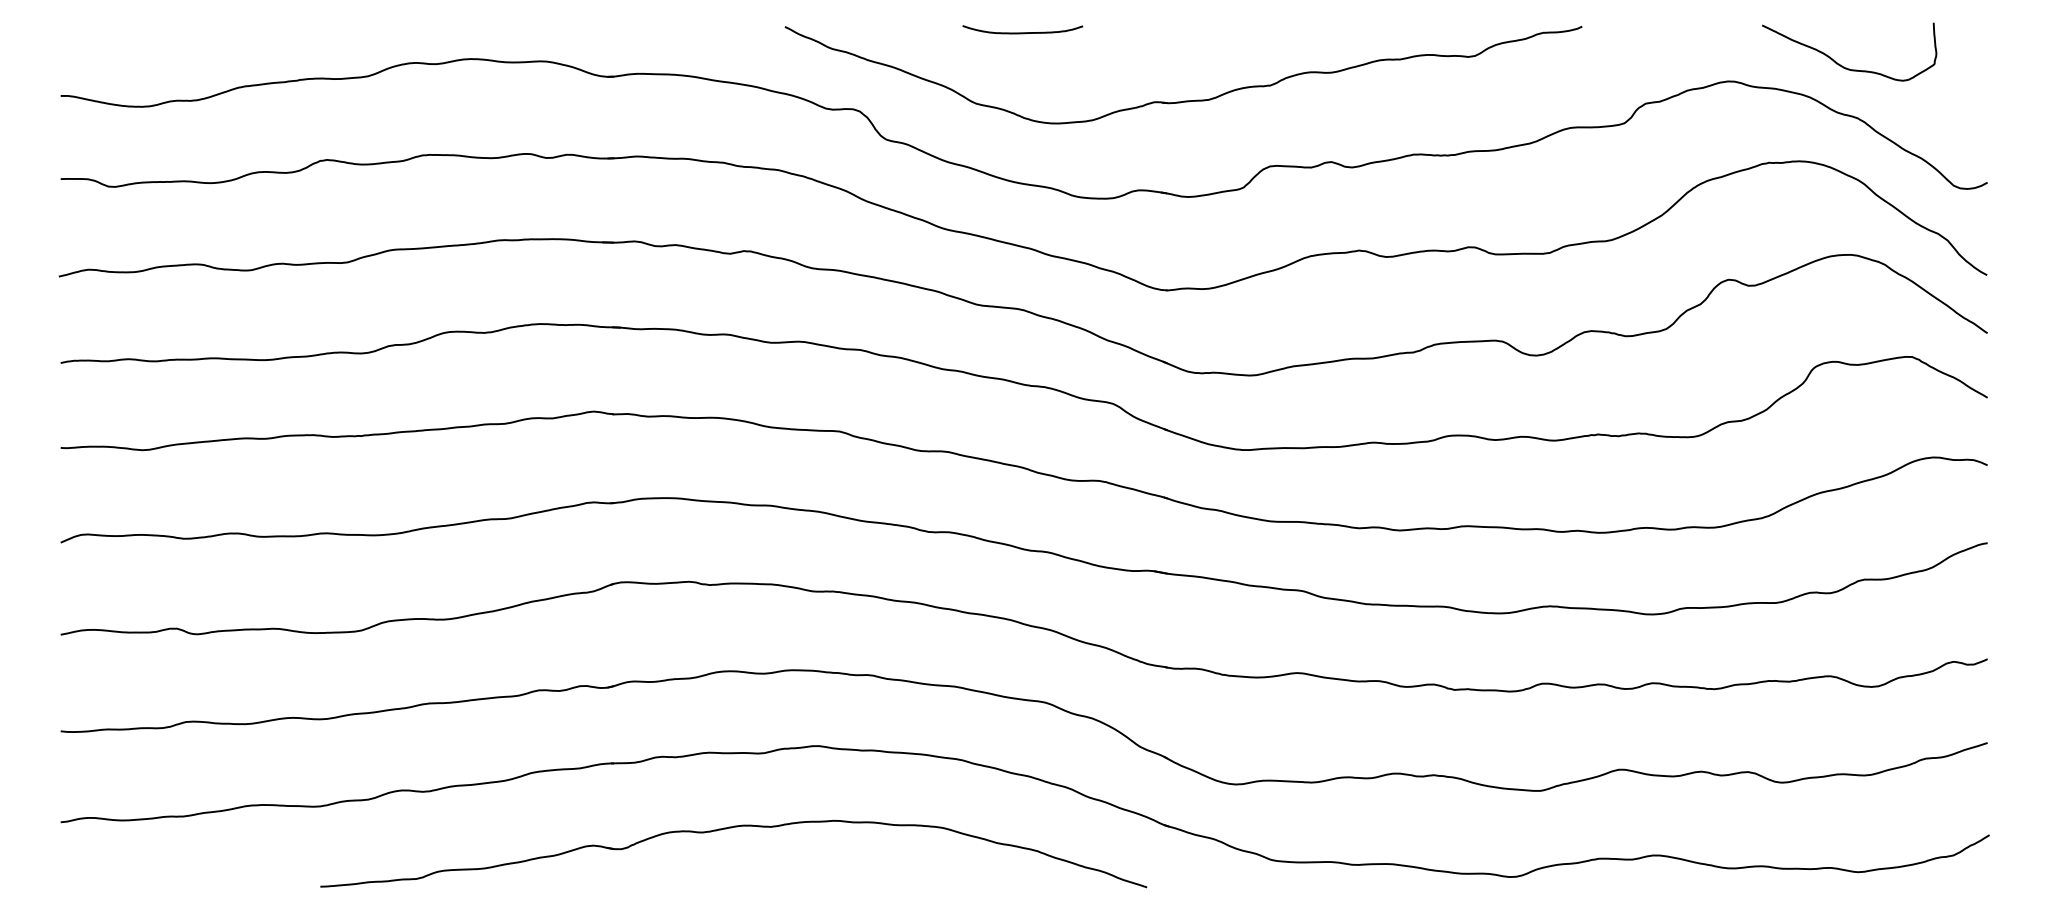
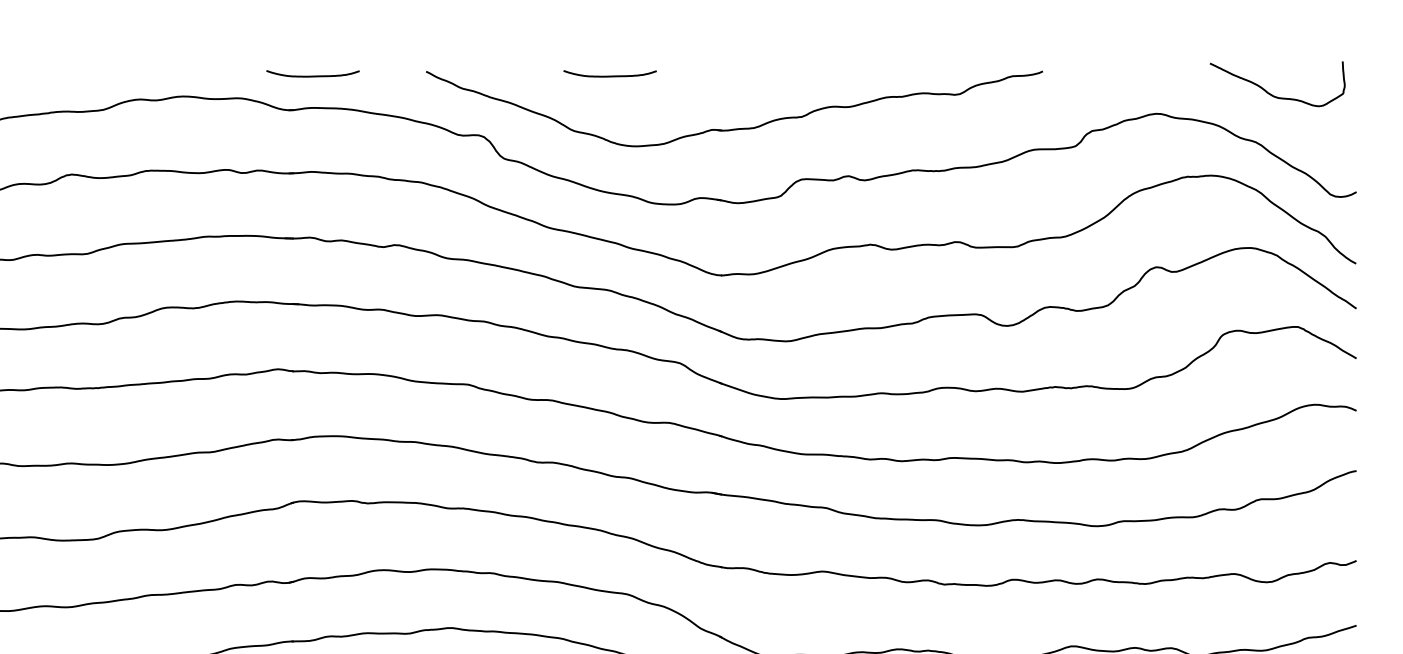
curve: (638, 32) -> (312, 75), added
curve: (1839, 63) -> (1269, 92), moved

